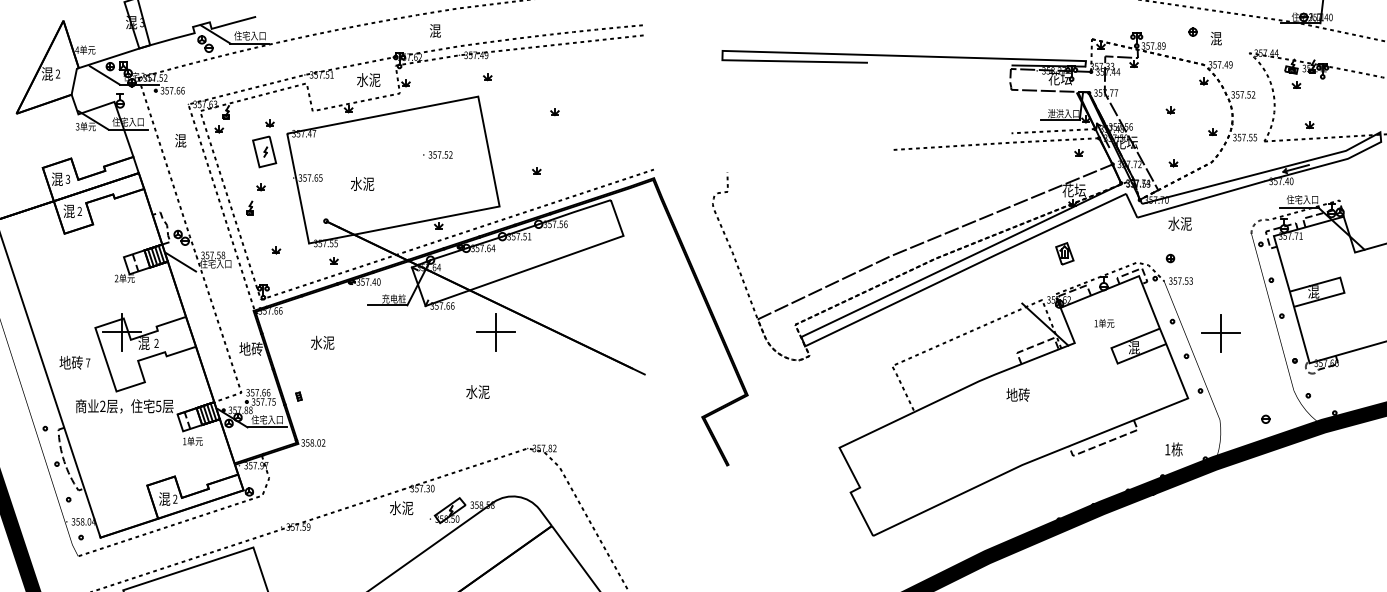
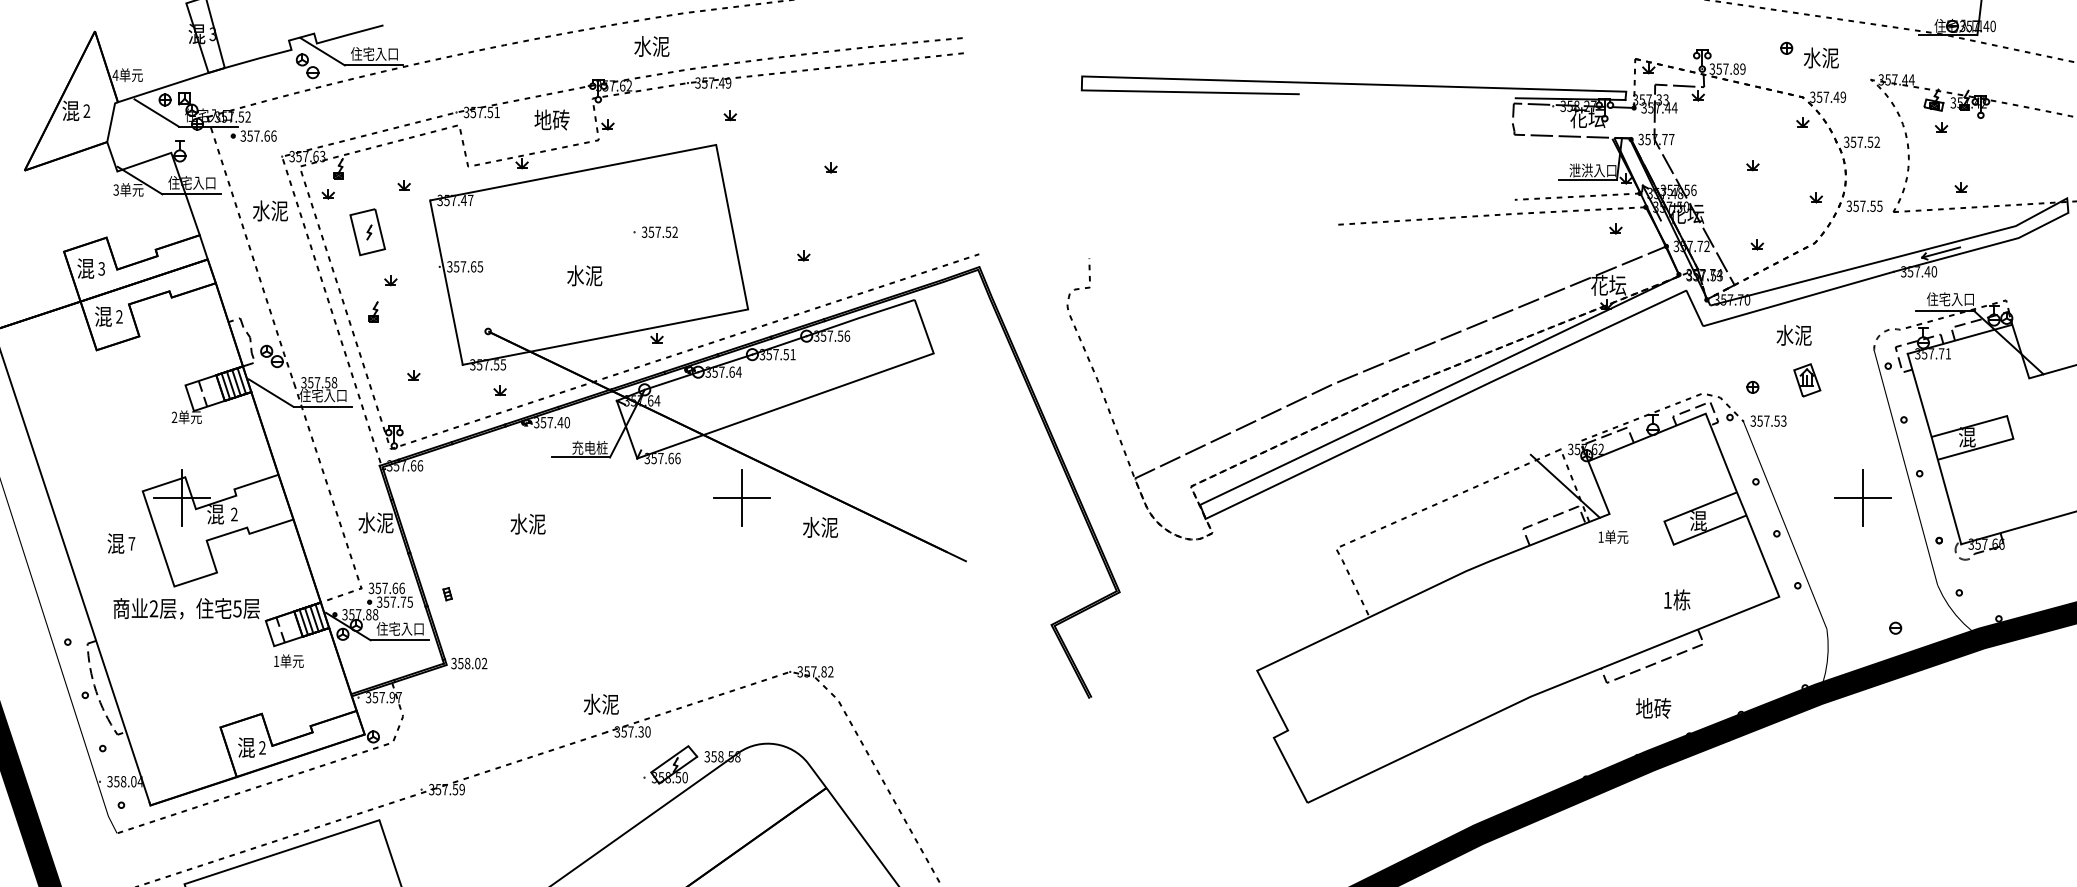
text: (434, 30) -> (650, 45), 混 -> 水泥
text: (1215, 38) -> (1820, 57), 混 -> 水泥
text: (368, 79) -> (551, 119), 水泥 -> 地砖
text: (180, 140) -> (270, 210), 混 -> 水泥
part: (264, 151) -> (367, 231), moved
text: (362, 183) -> (584, 275), moved
text: (1179, 223) -> (1793, 334), moved
part: (1064, 253) -> (1806, 379), moved
line: (215, 271) -> (322, 406), added
text: (1104, 323) -> (1613, 537), moved
part: (1220, 333) -> (1862, 498), moved
text: (322, 342) -> (527, 523), moved
text: (250, 348) -> (375, 522), 地砖 -> 水泥
text: (71, 362) -> (106, 543), 地砖 -> 混
text: (477, 391) -> (819, 526), moved
text: (1017, 394) -> (1652, 707), moved
text: (1173, 449) -> (1676, 599), moved
text: (401, 508) -> (601, 704), moved

